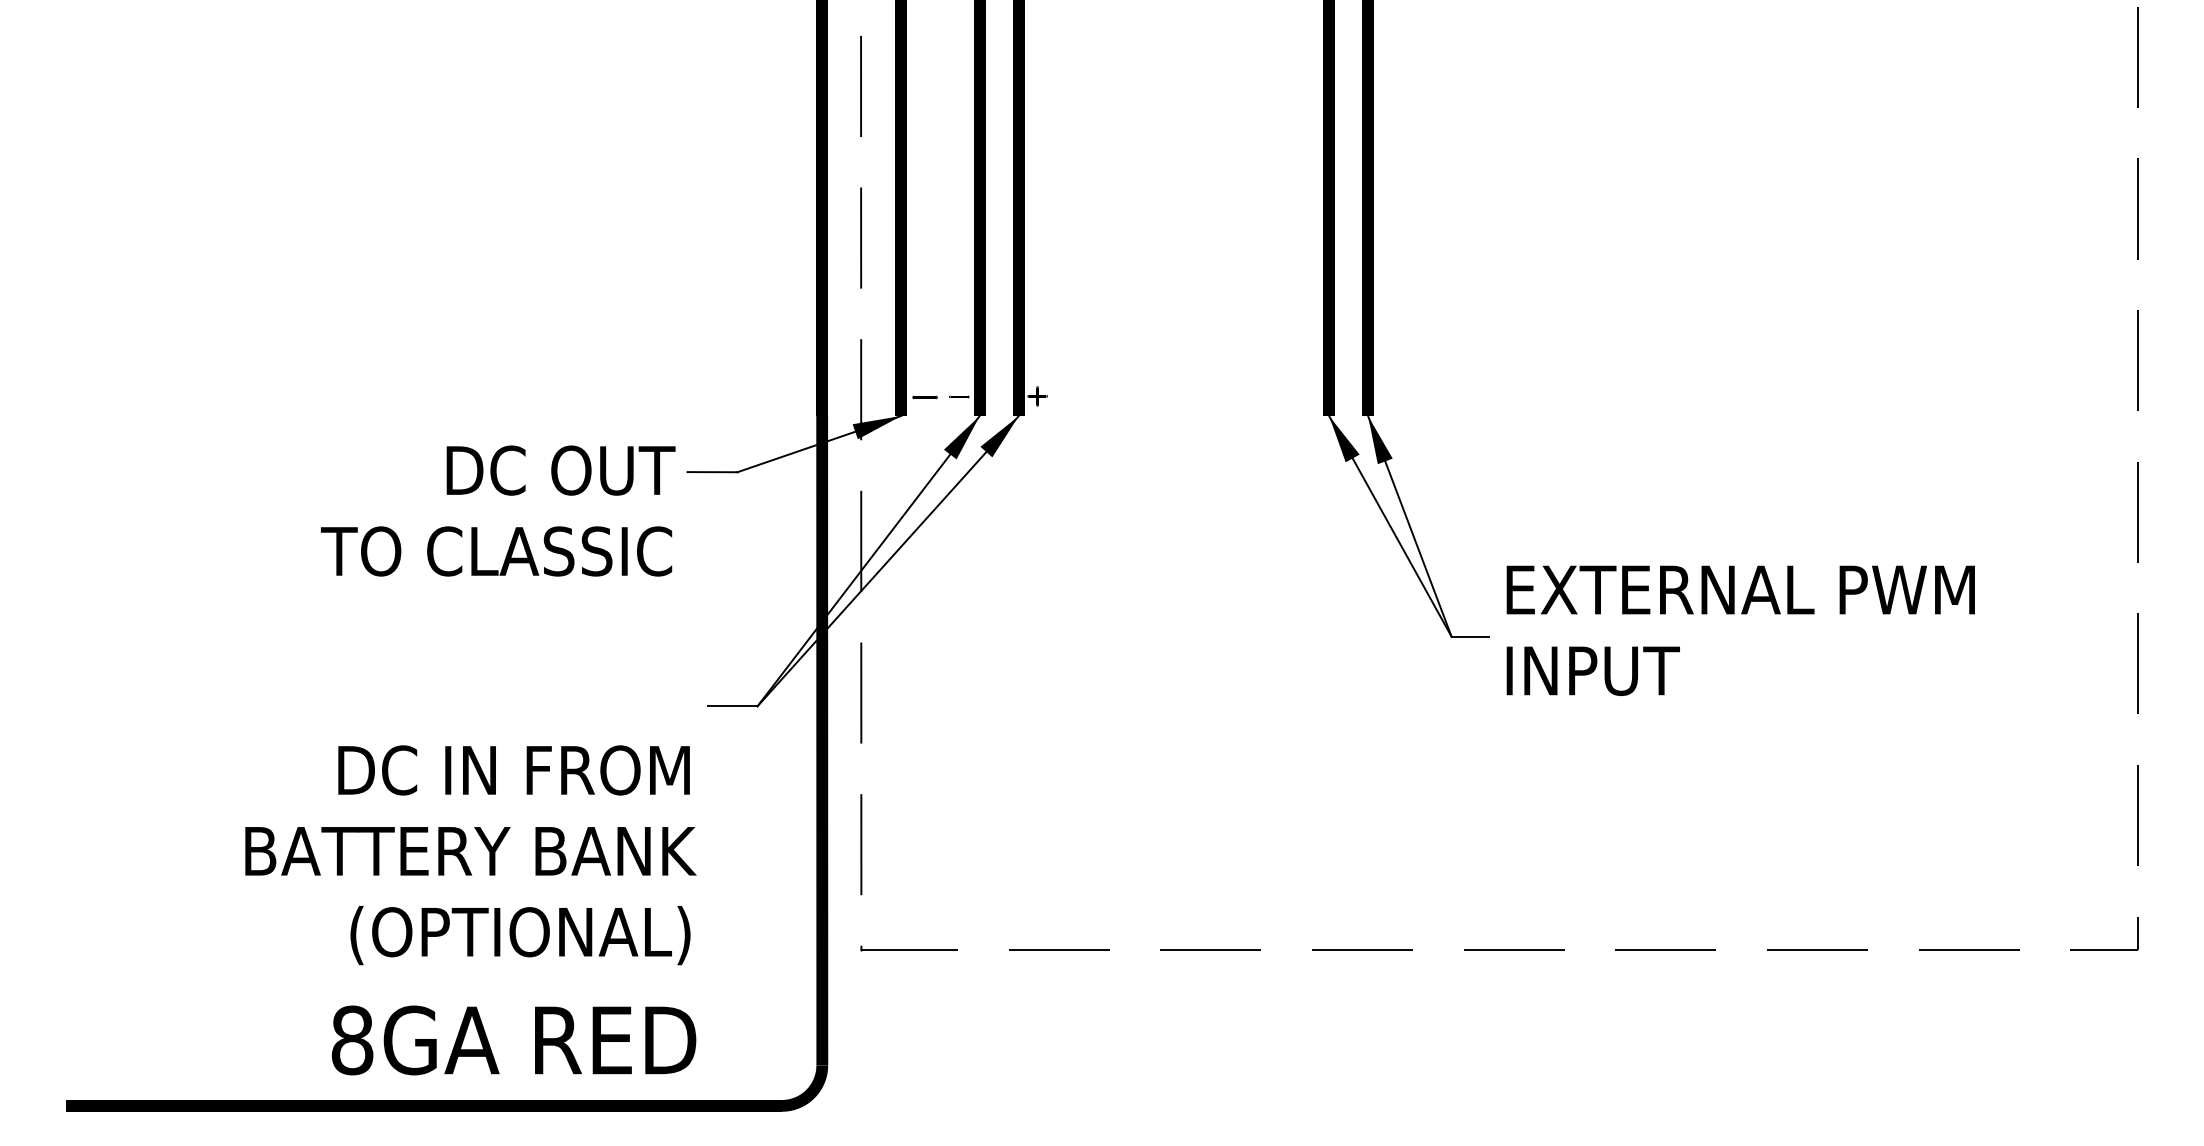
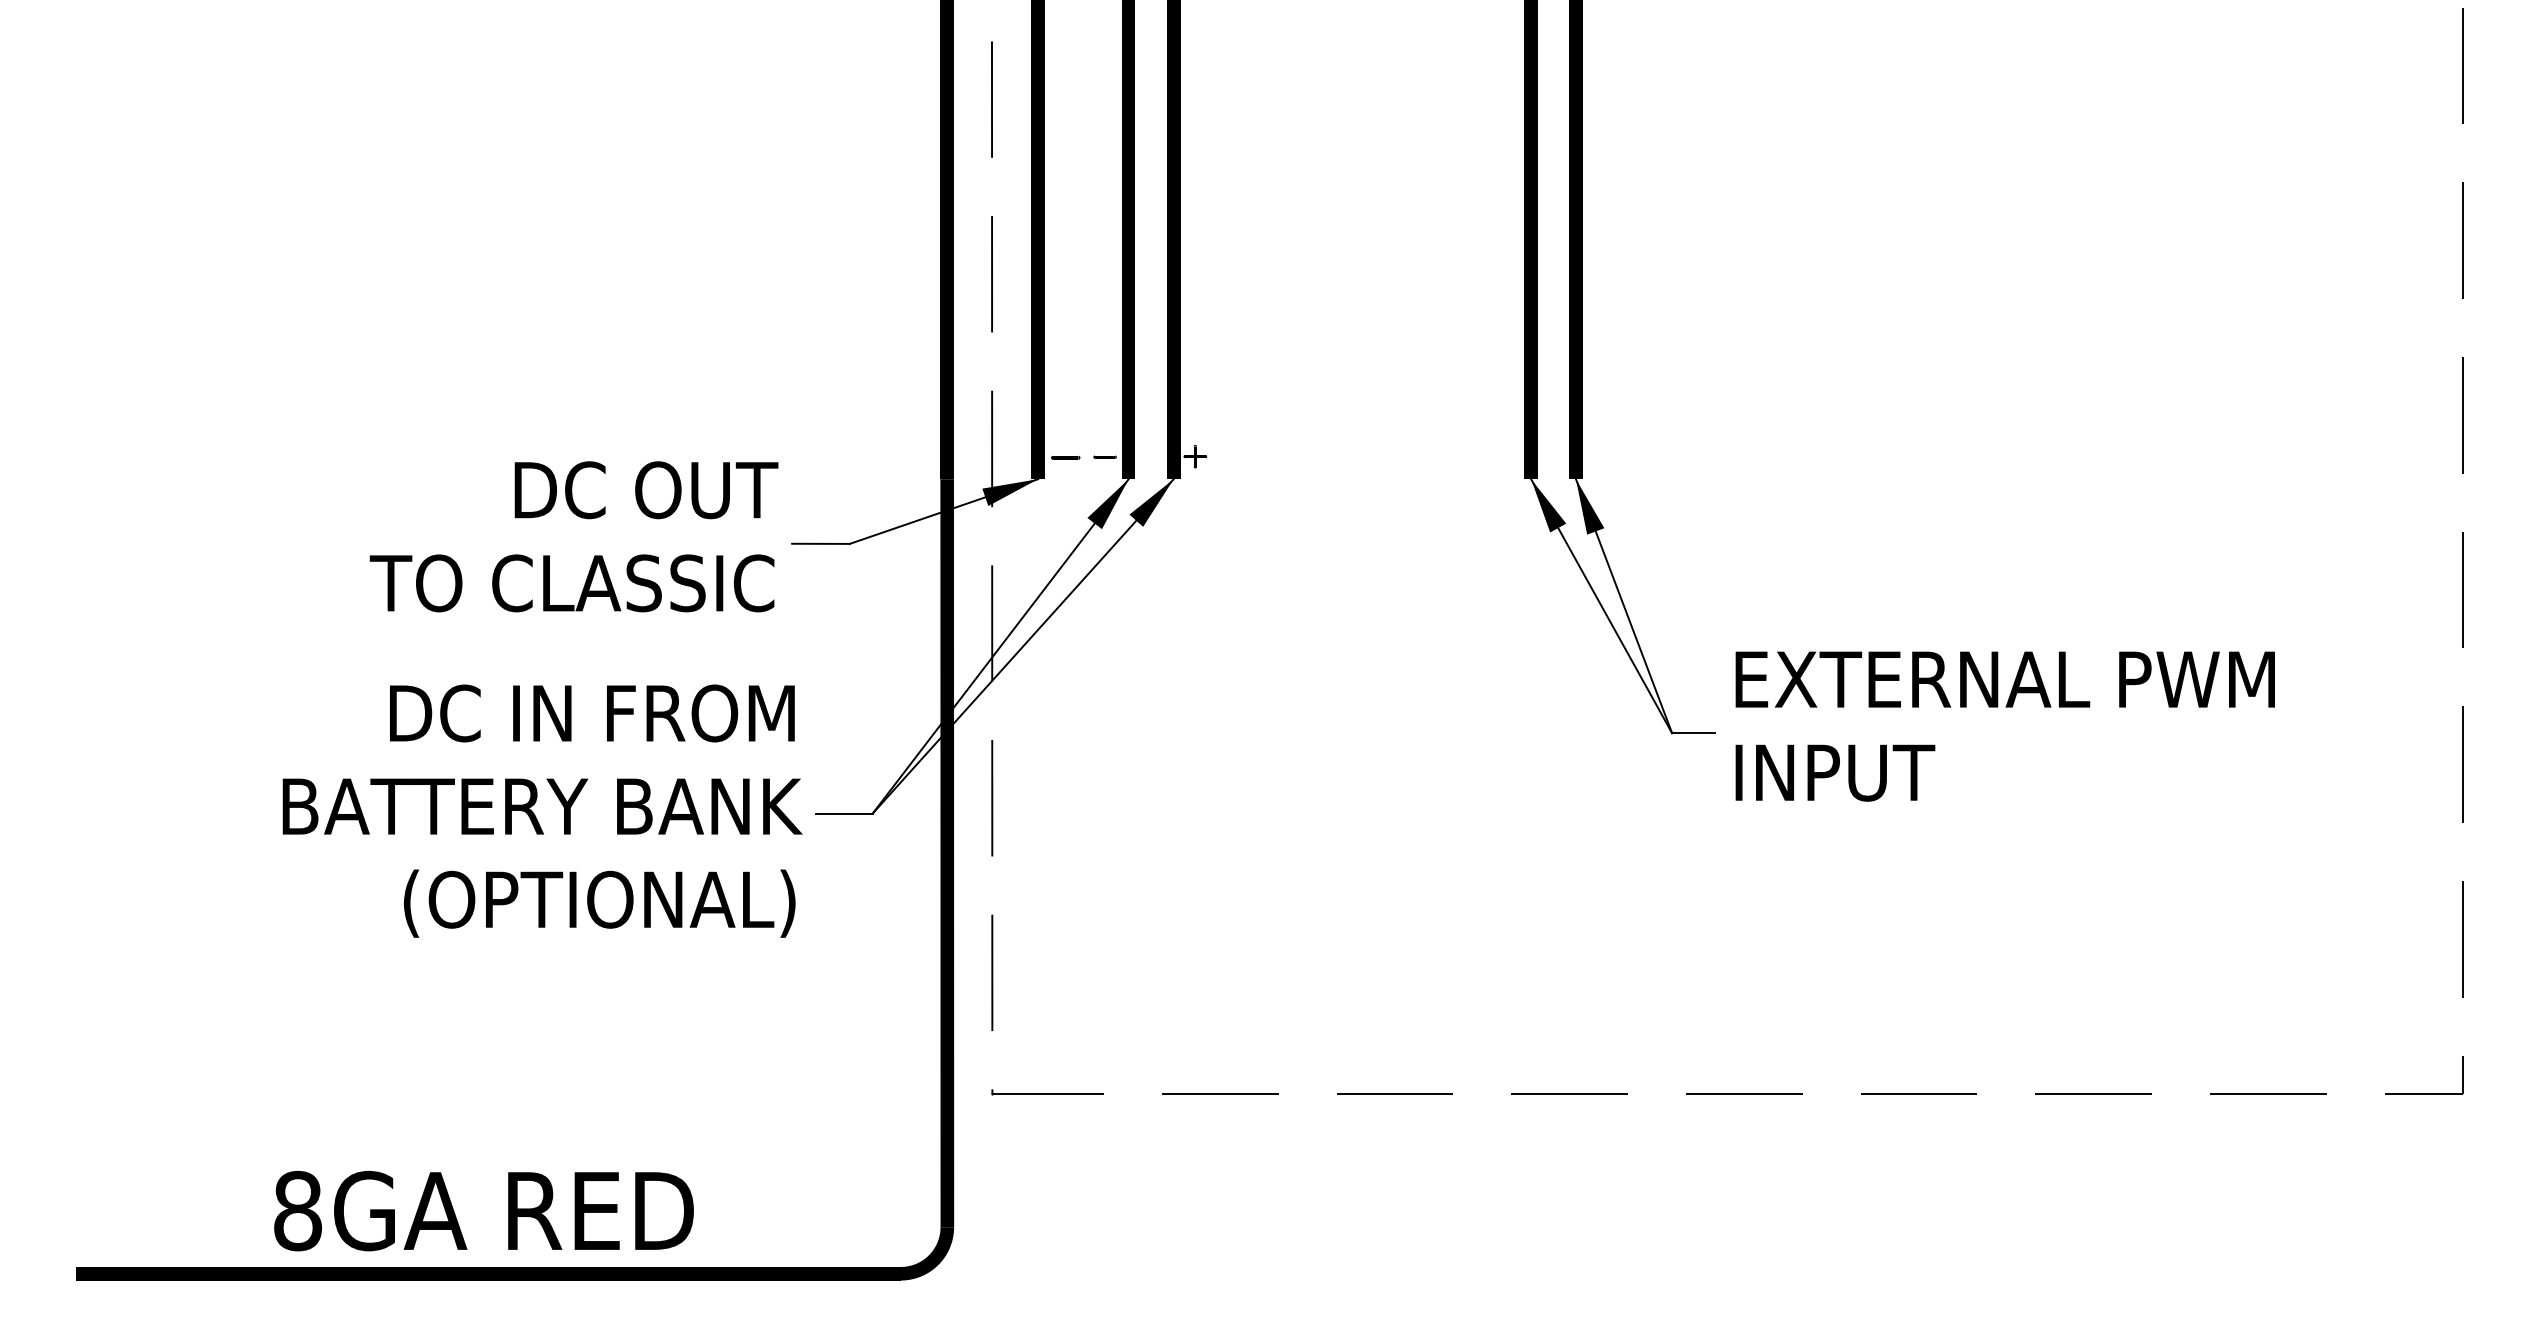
text: (498, 510) -> (574, 536), moved
text: (470, 855) -> (542, 811), moved
text: (513, 1040) -> (483, 1211), moved

